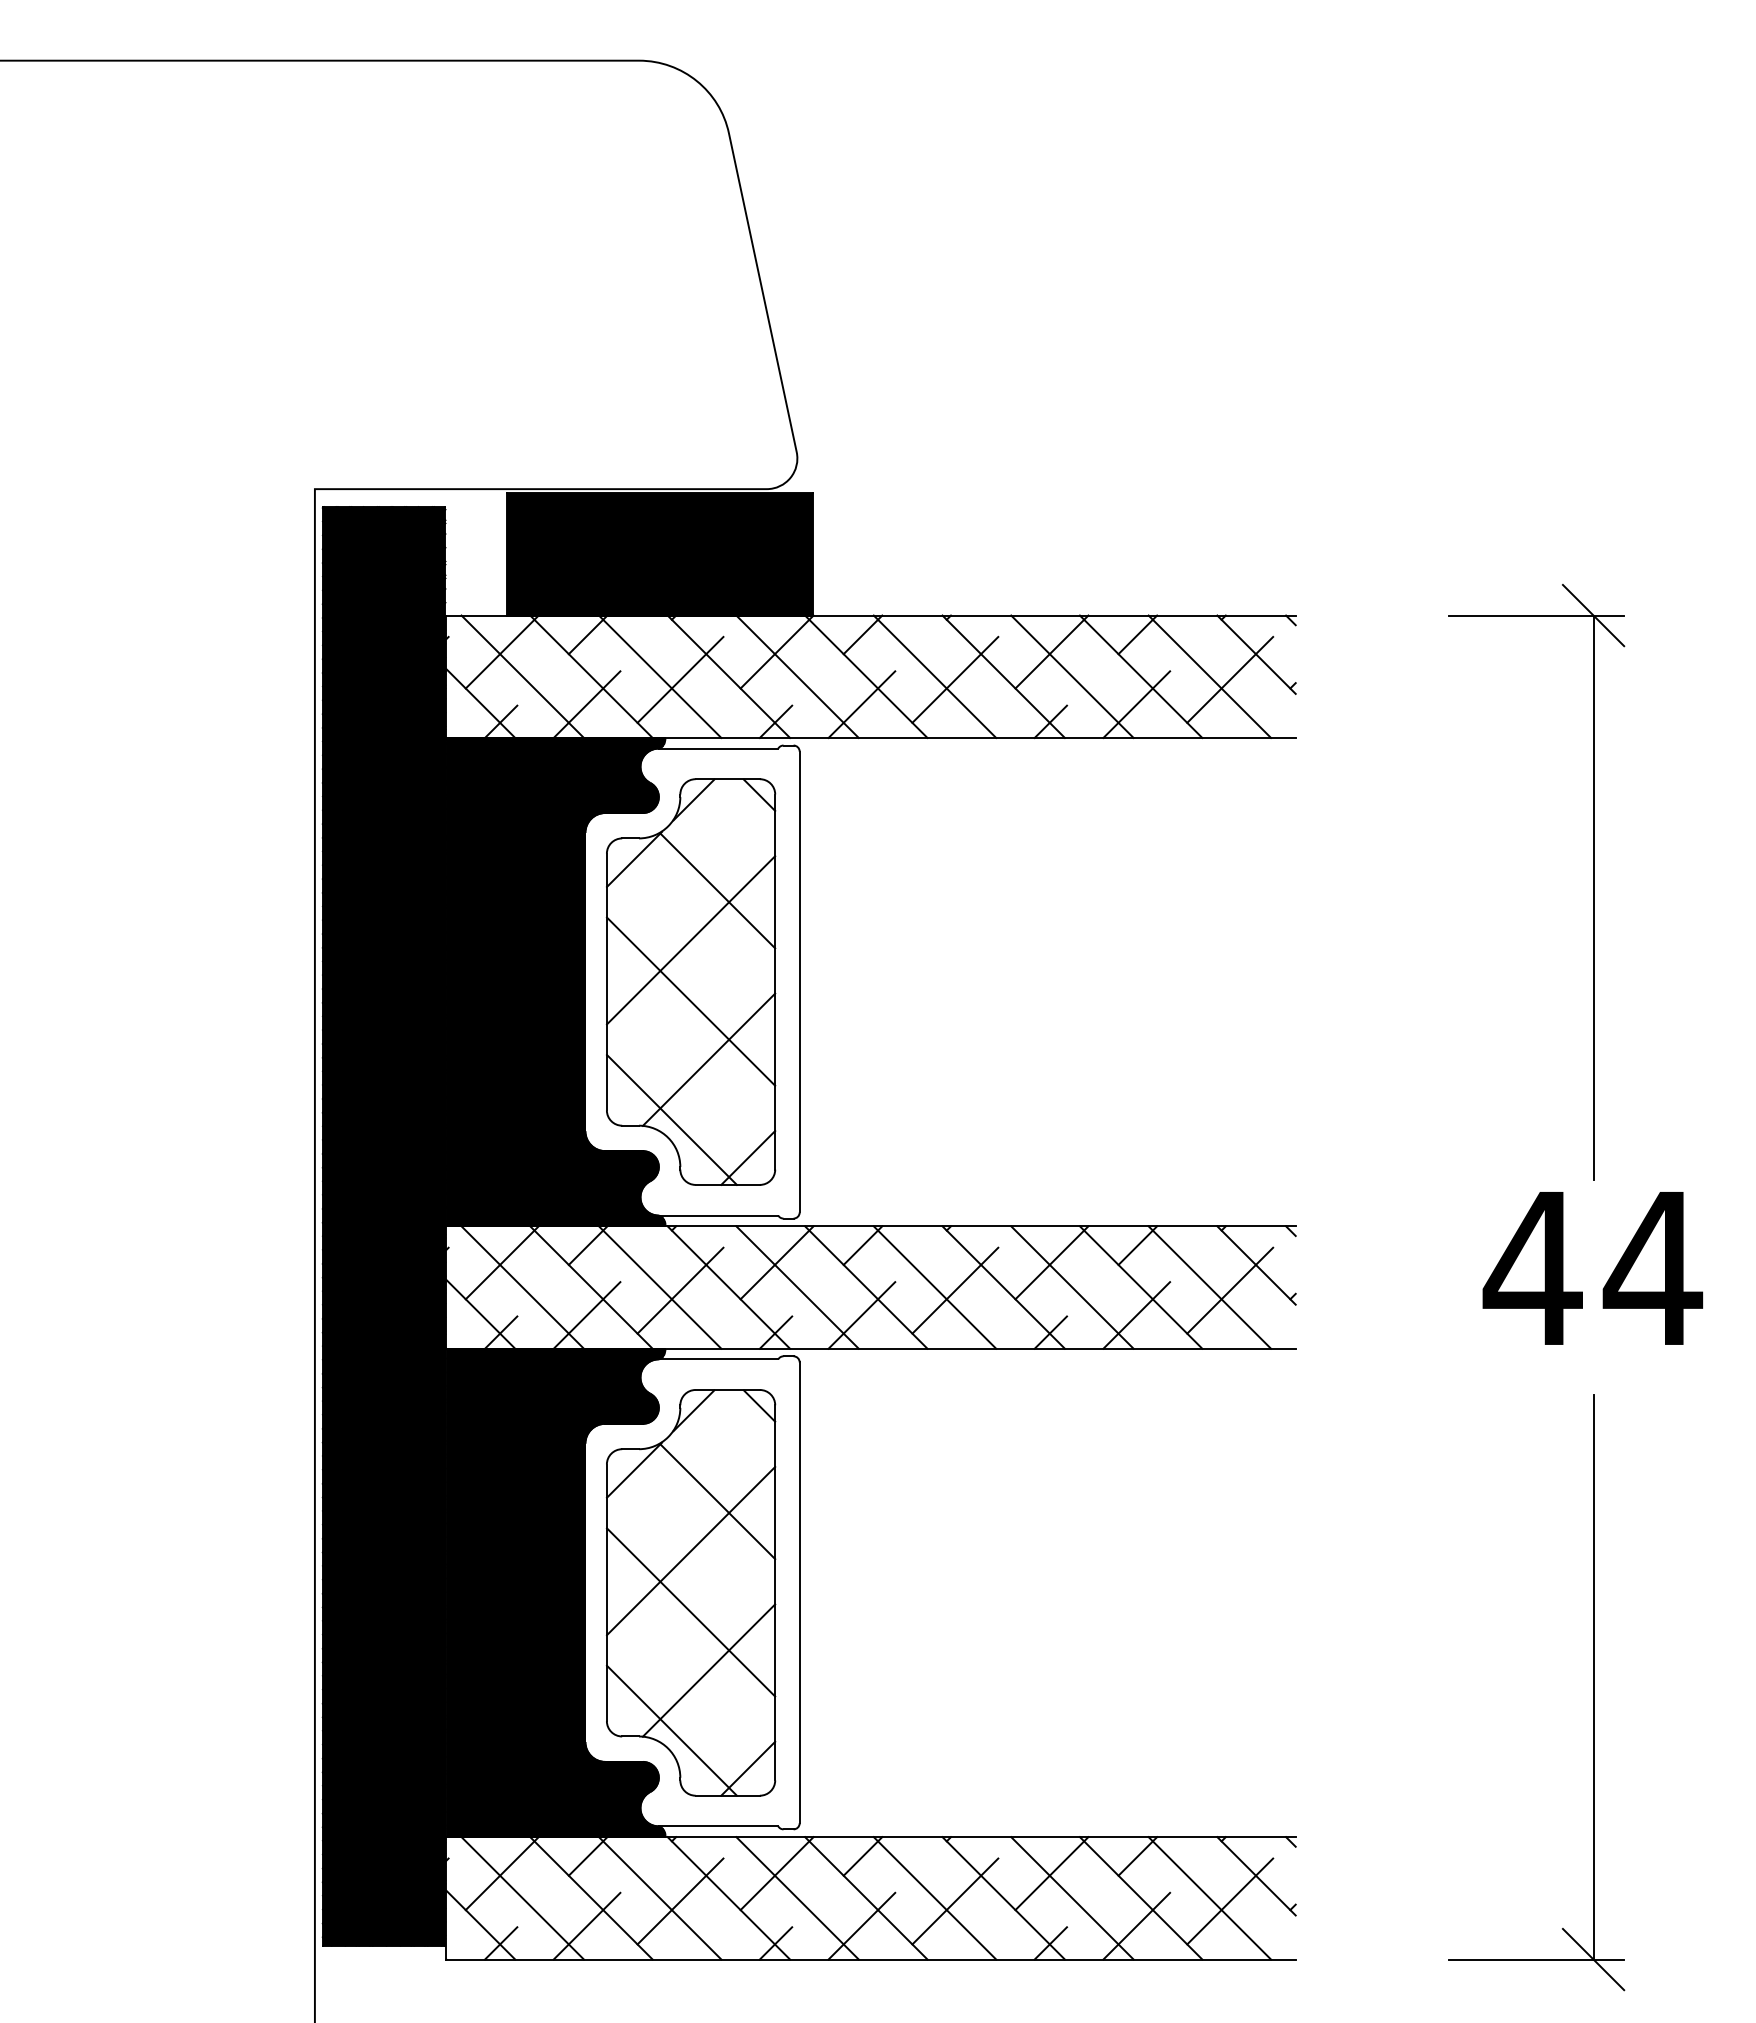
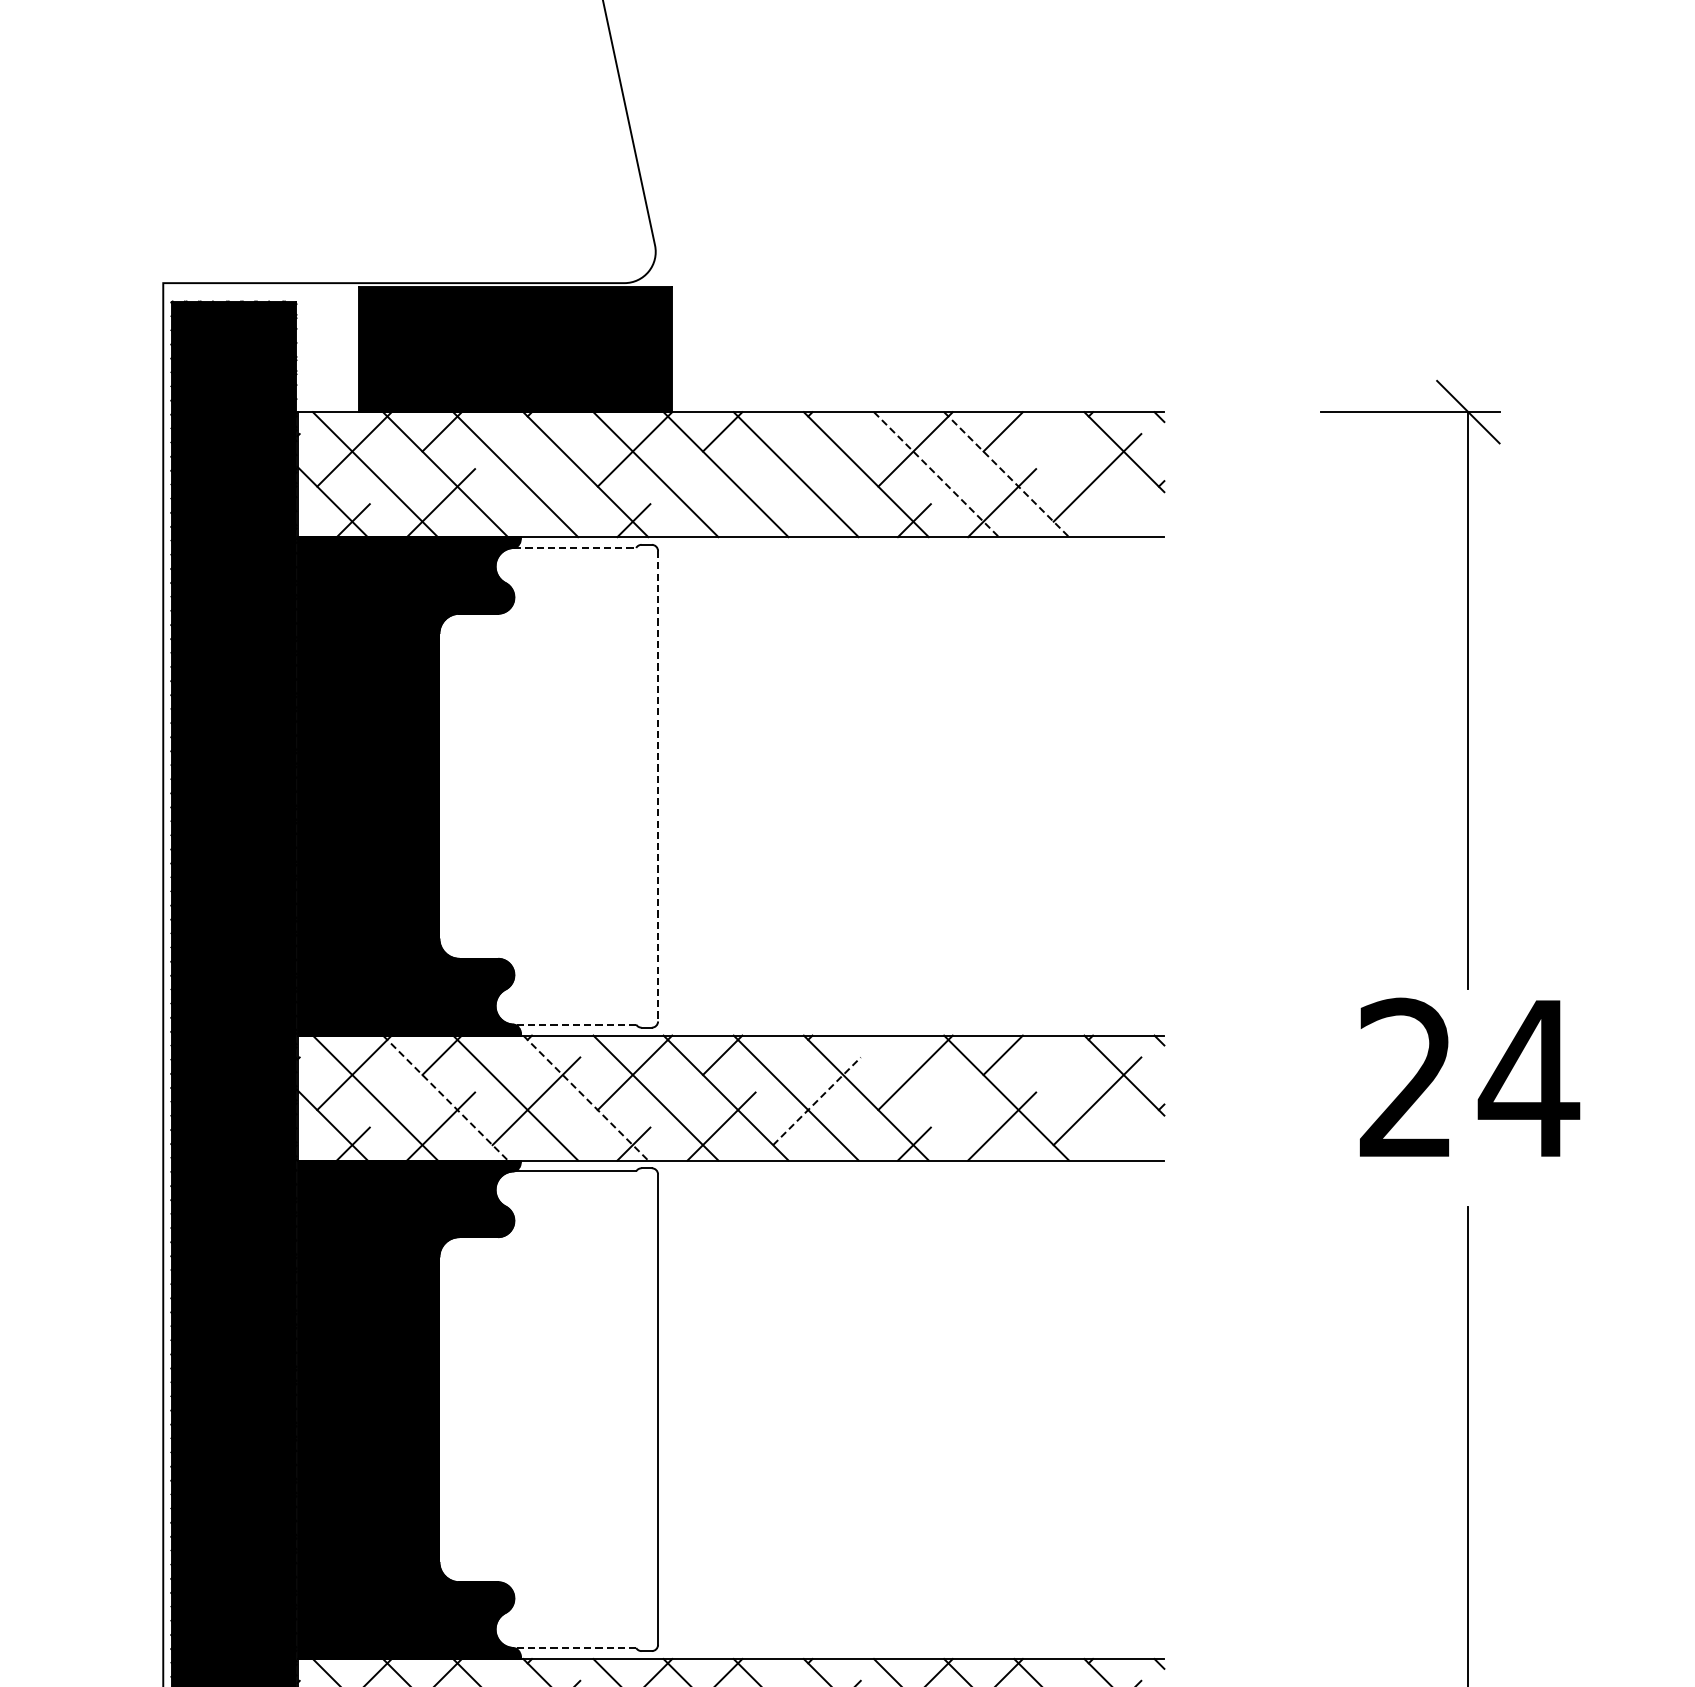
line: (1072, 676) -> (936, 474), solid -> dashed
line: (1141, 676) -> (1006, 474), solid -> dashed
line: (1209, 676) -> (1076, 474), removed
line: (680, 679) -> (536, 477), removed
line: (955, 679) -> (817, 477), removed
line: (861, 704) -> (721, 502), removed
line: (718, 748) -> (575, 547), solid -> dashed
part: (690, 981) -> (546, 785), removed
line: (799, 982) -> (657, 786), solid -> dashed
line: (718, 1215) -> (575, 1024), solid -> dashed
text: (1532, 1266) -> (1406, 1076), 44 -> 24
line: (591, 1287) -> (445, 1098), solid -> dashed
line: (728, 1287) -> (585, 1098), solid -> dashed
line: (1072, 1287) -> (936, 1098), removed
line: (1209, 1287) -> (1076, 1098), removed
line: (955, 1290) -> (817, 1101), solid -> dashed
part: (690, 1592) -> (546, 1409), removed
line: (718, 1826) -> (575, 1648), solid -> dashed

